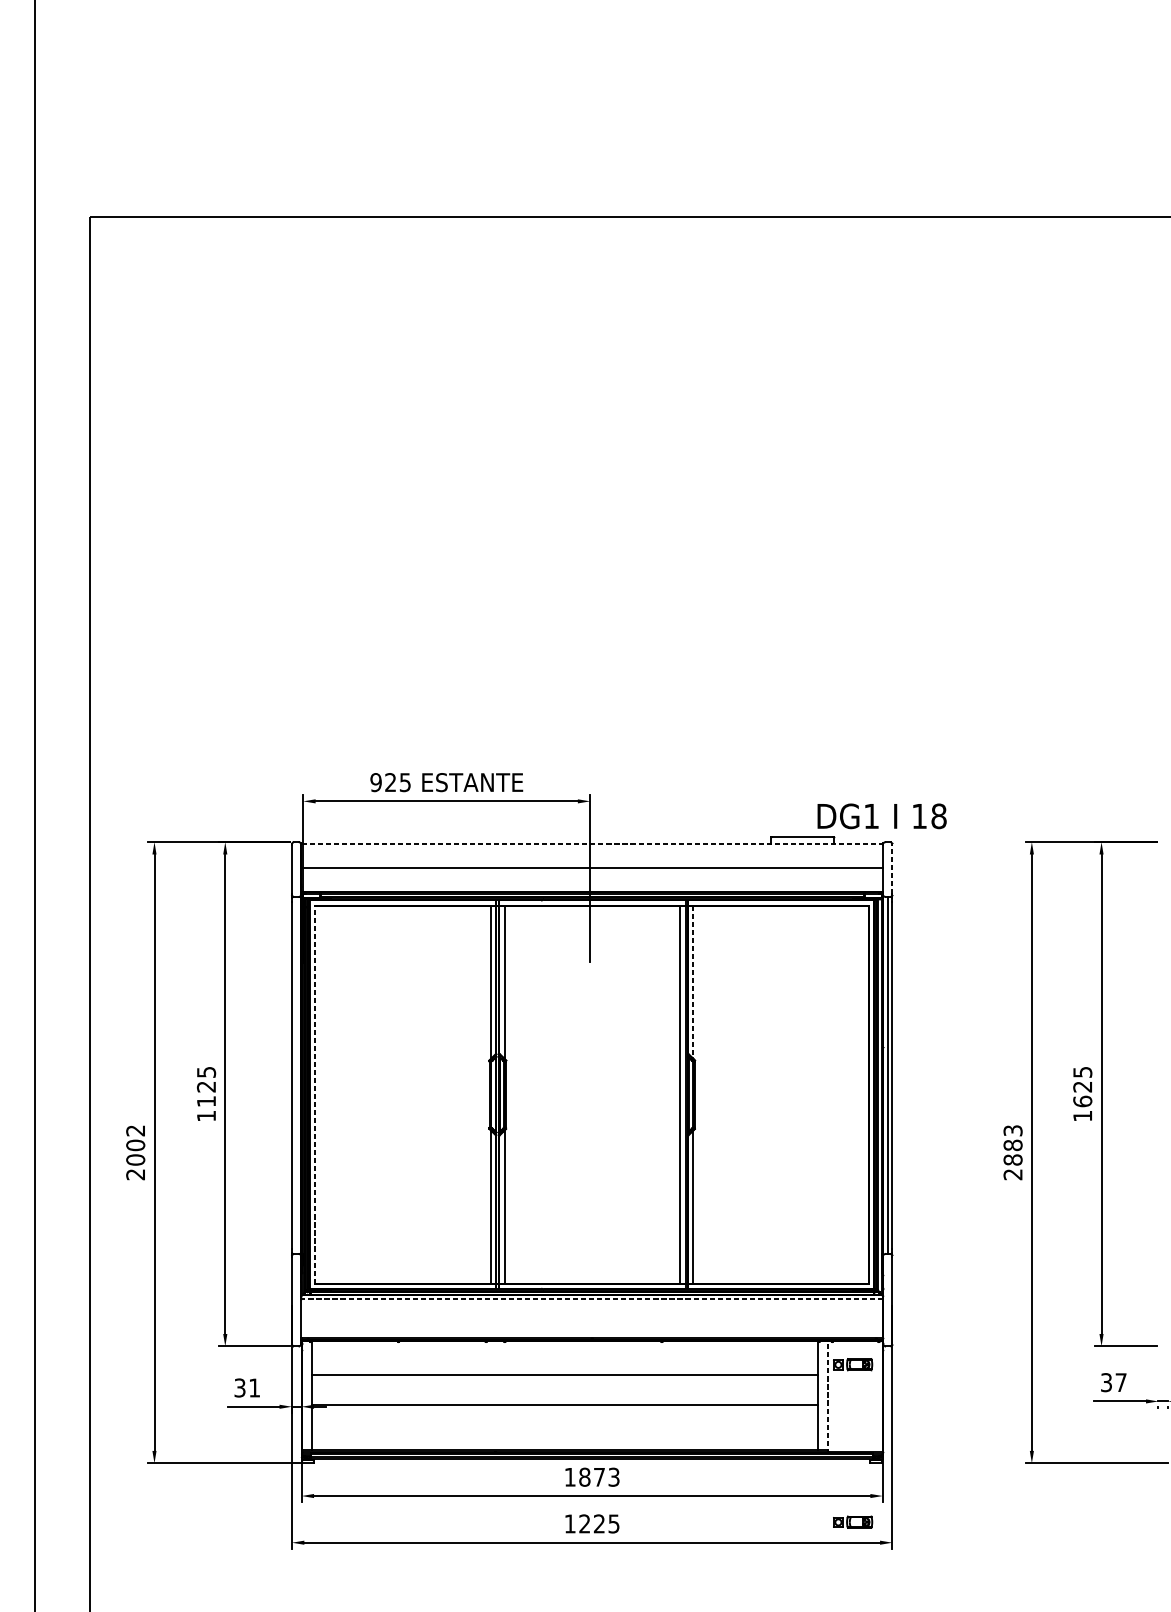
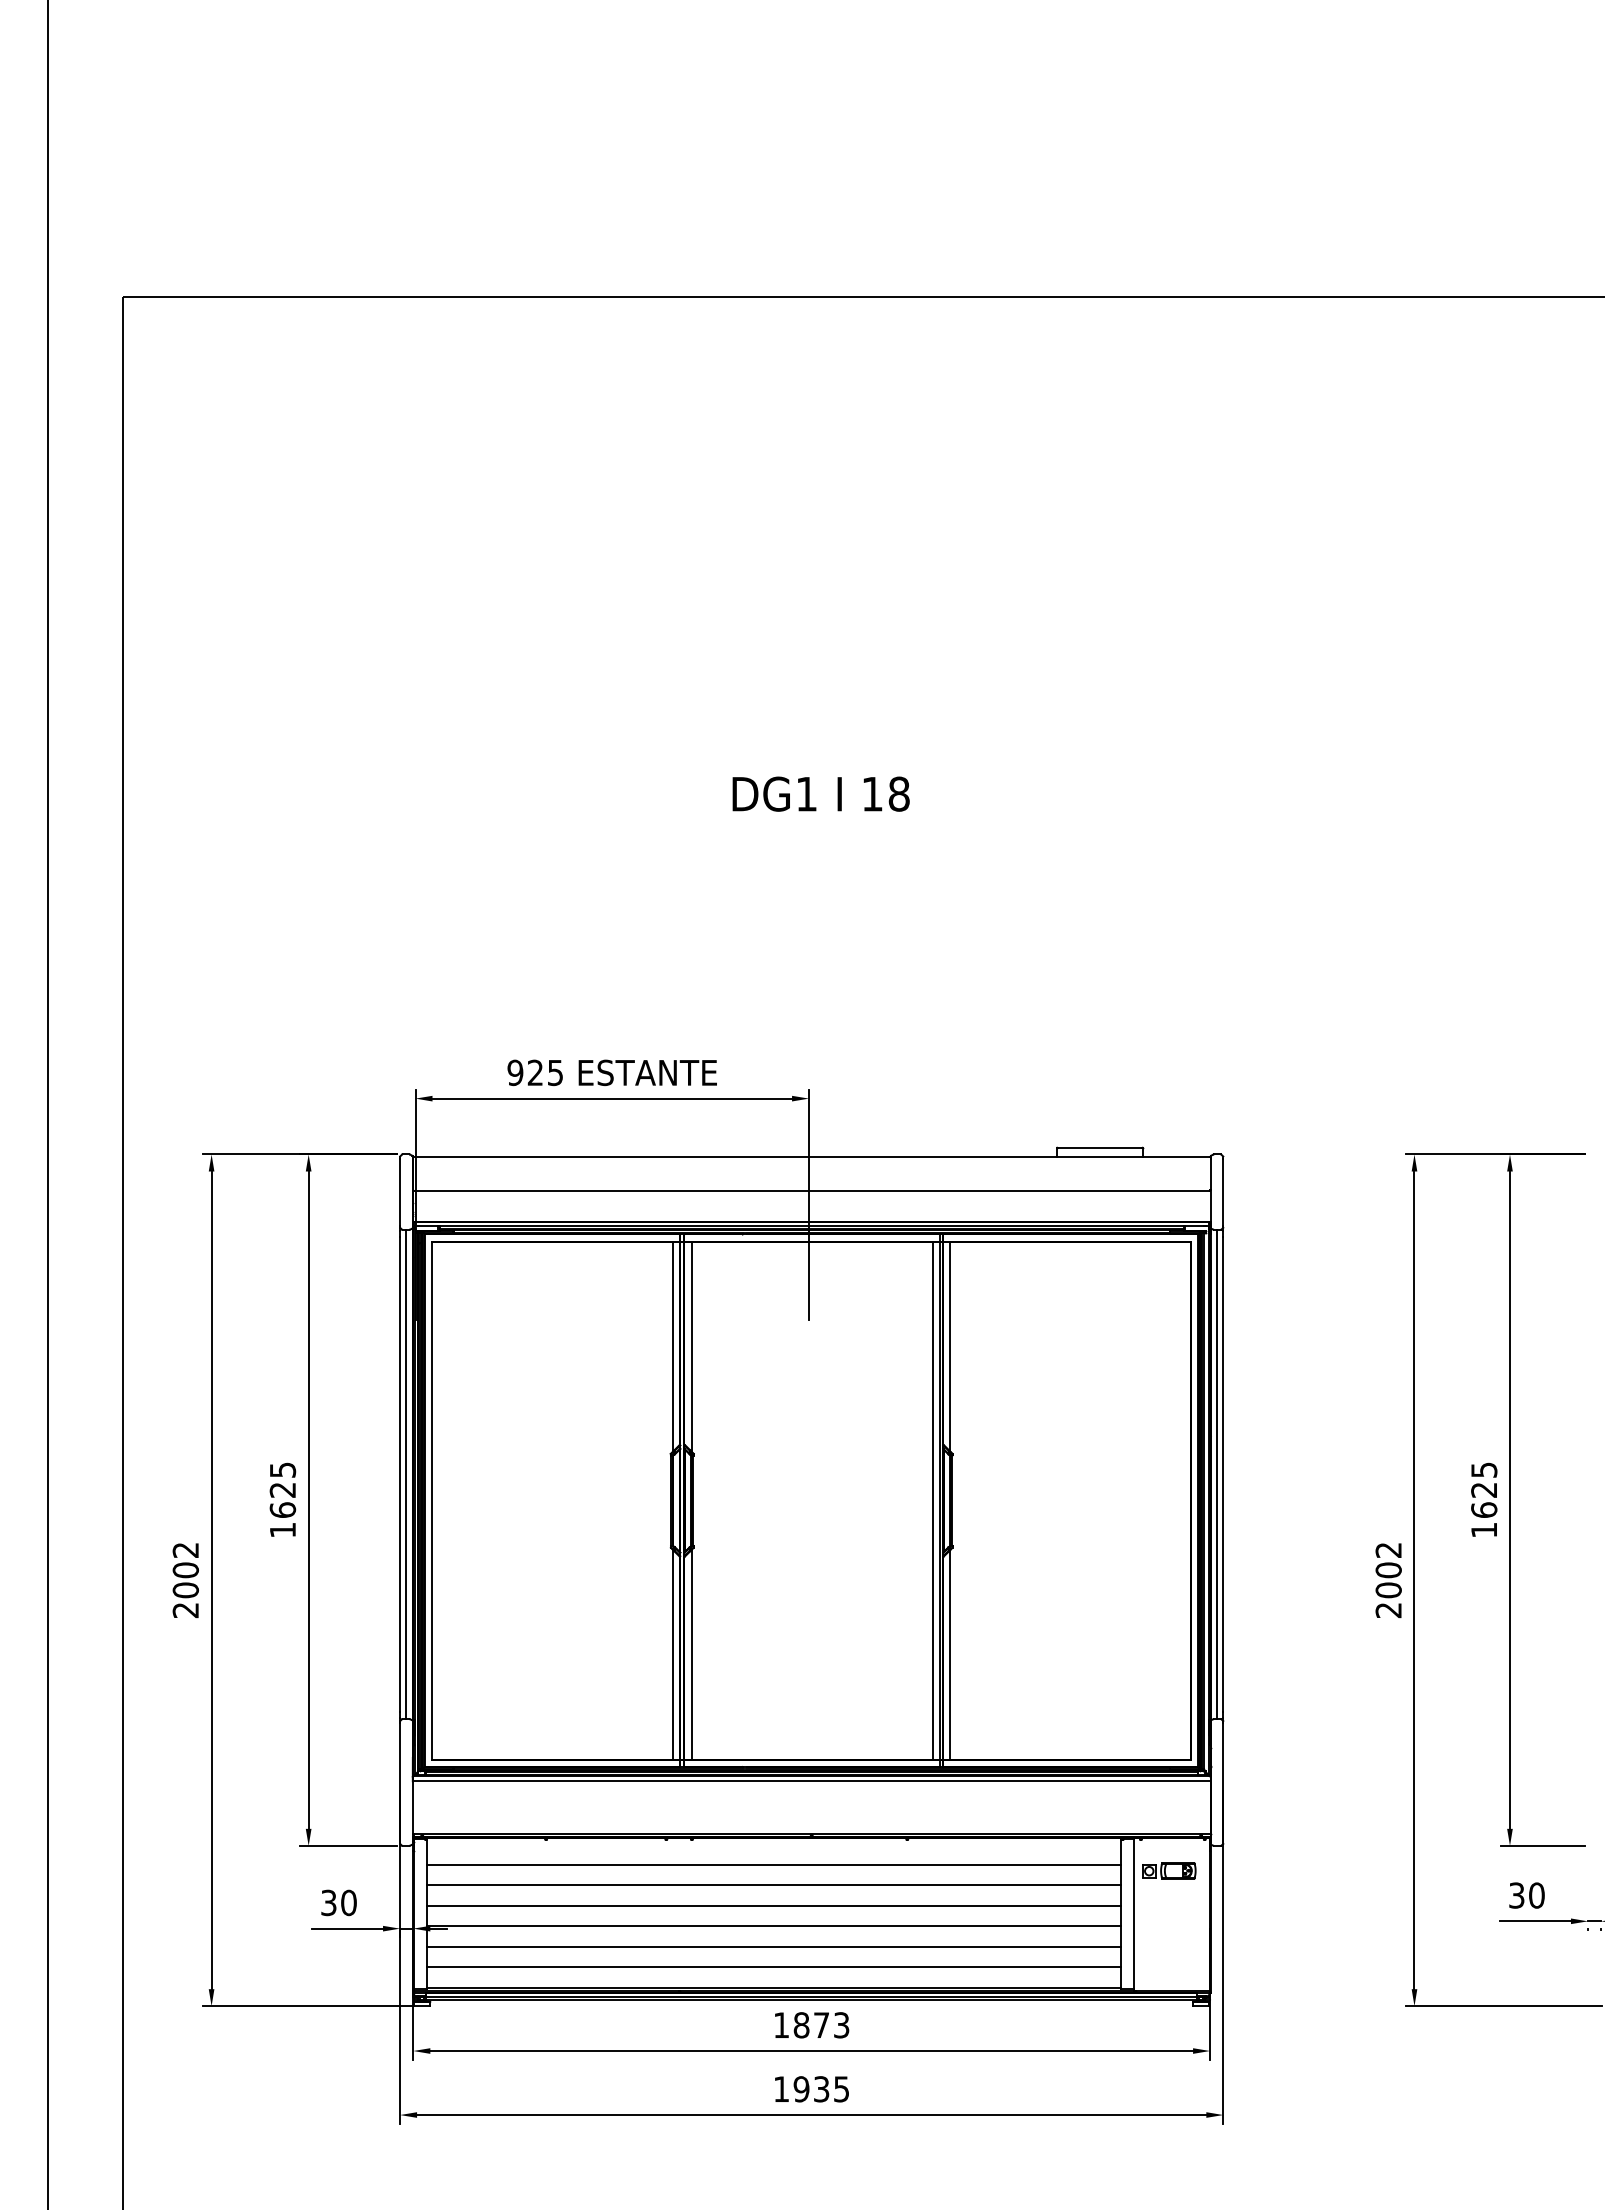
text: (881, 815) -> (820, 793), moved
line: (592, 843) -> (811, 1156), dashed -> solid
line: (892, 869) -> (1223, 1191), dashed -> solid
line: (693, 982) -> (950, 1347), dashed -> solid
line: (295, 1075) -> (405, 1474), added
line: (315, 1094) -> (432, 1500), dashed -> solid
text: (206, 1101) -> (282, 1509), 1125 -> 1625
text: (1012, 1145) -> (1388, 1570), 2883 -> 2002
line: (592, 1299) -> (811, 1781), dashed -> solid
line: (564, 1360) -> (773, 1865), added
text: (1120, 1382) -> (1536, 1895), 37 -> 30
text: (254, 1387) -> (348, 1902), 31 -> 30
line: (564, 1389) -> (773, 1905), added
line: (827, 1397) -> (1134, 1915), dashed -> solid
line: (564, 1419) -> (773, 1946), added
line: (564, 1435) -> (773, 1967), added
part: (853, 1521) -> (1169, 2086), removed
text: (592, 1524) -> (811, 2089), 1225 -> 1935

